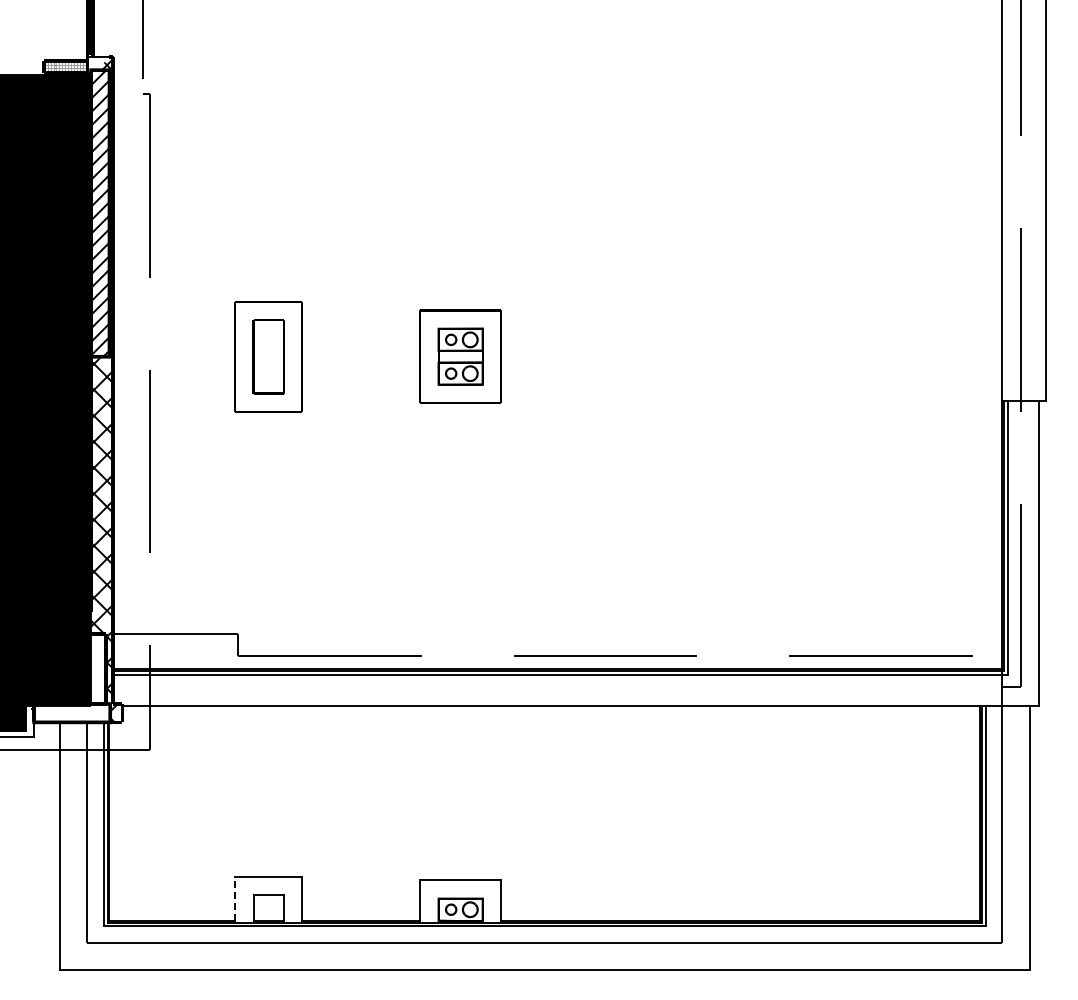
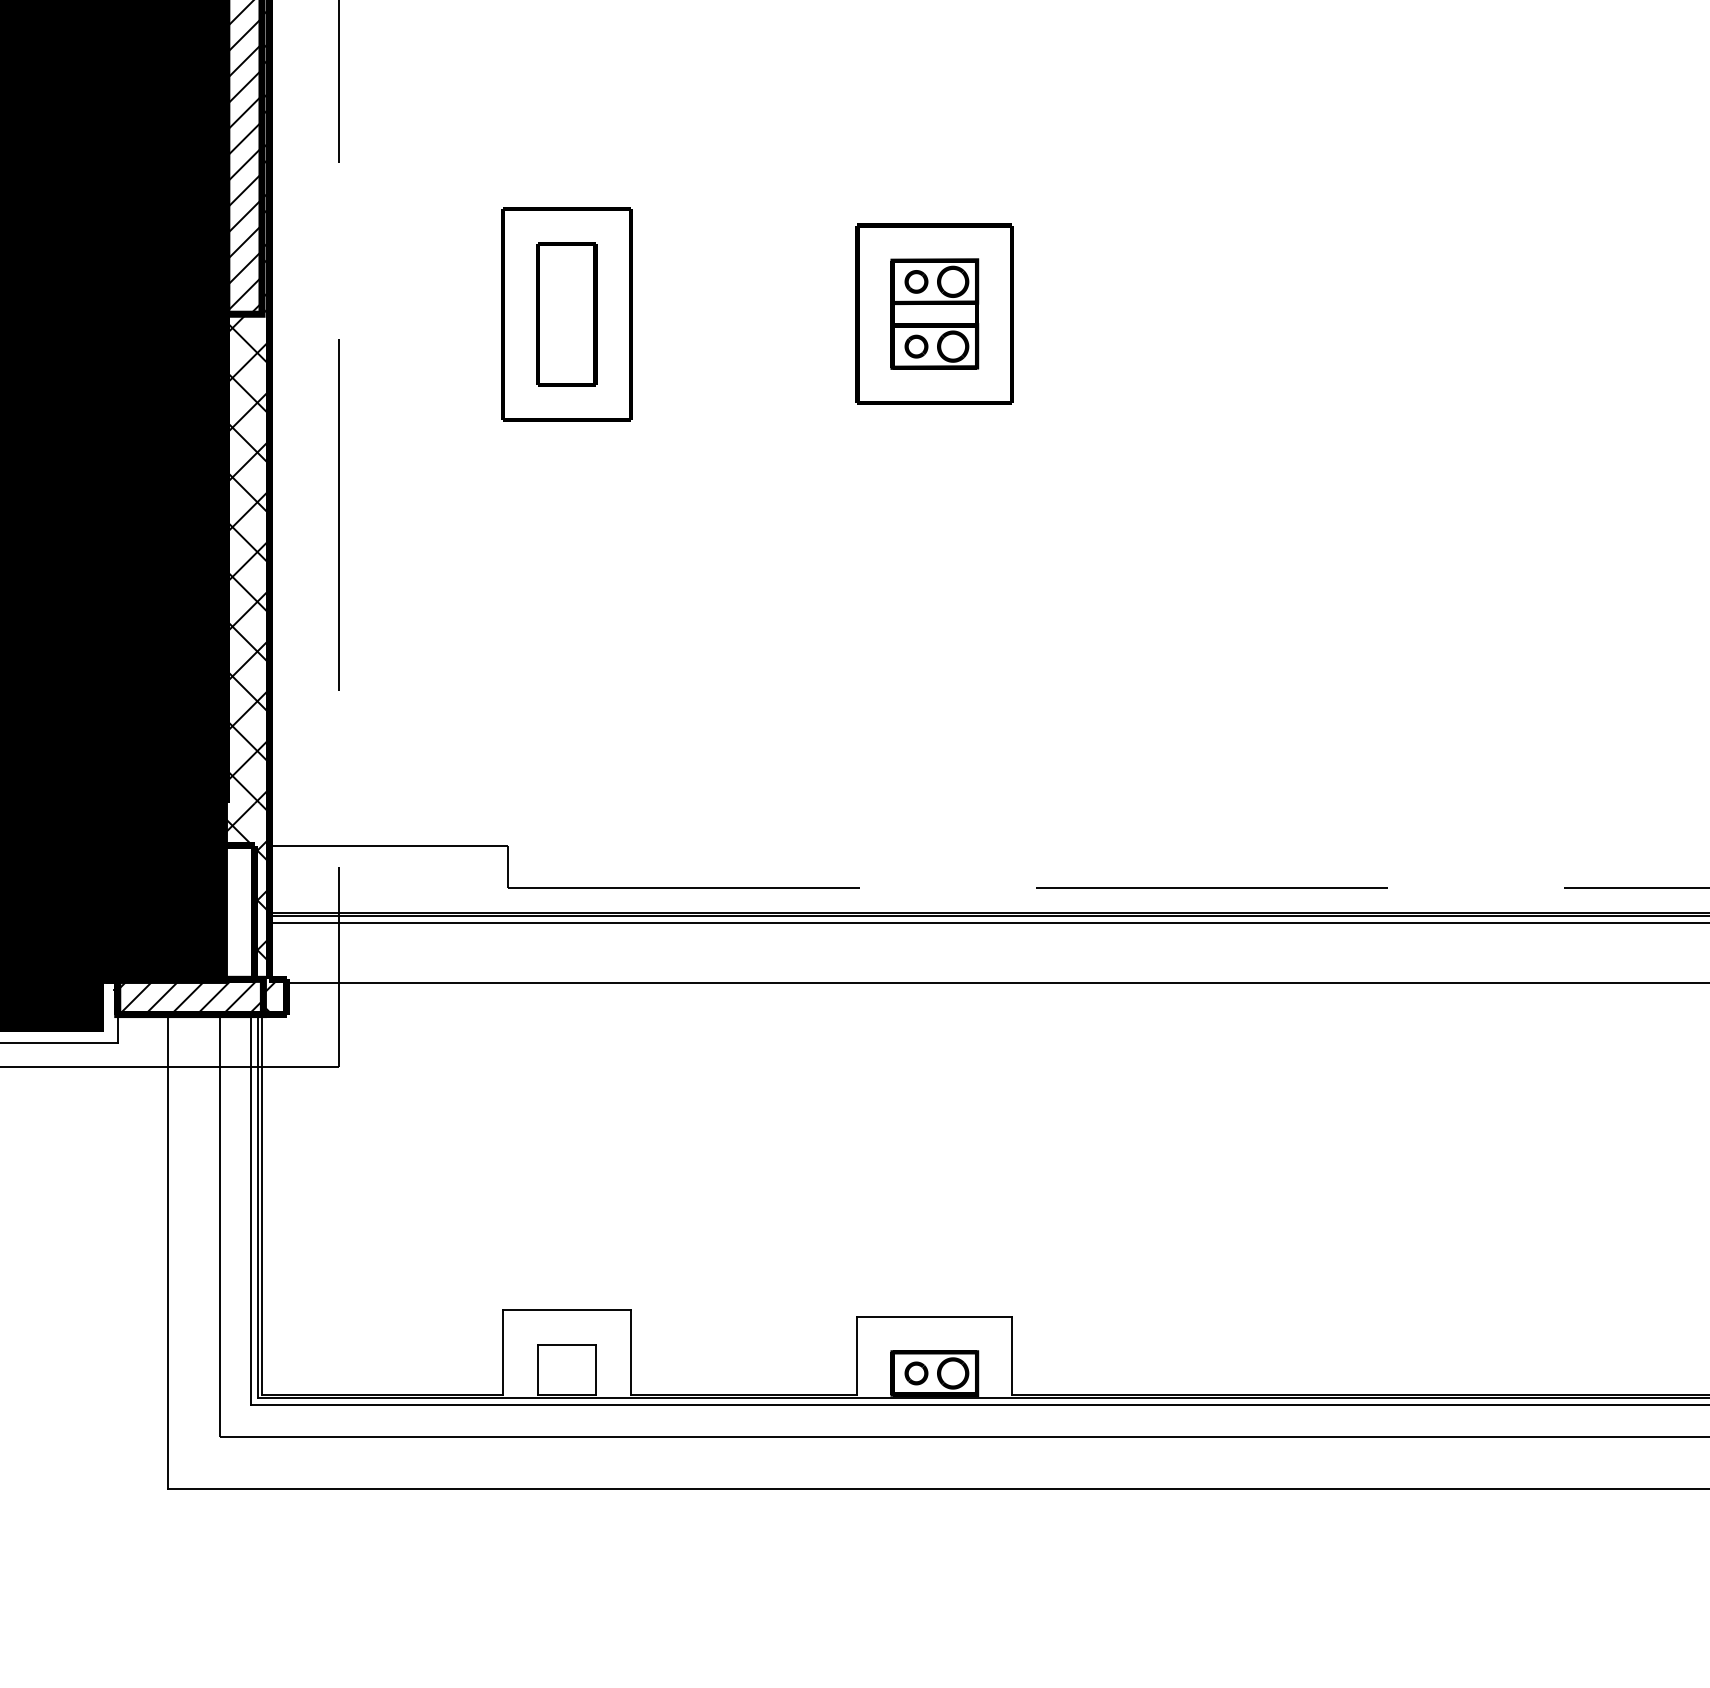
hatch: (72, 712) -> (191, 995), added
line: (235, 898) -> (503, 1351), dashed -> solid

